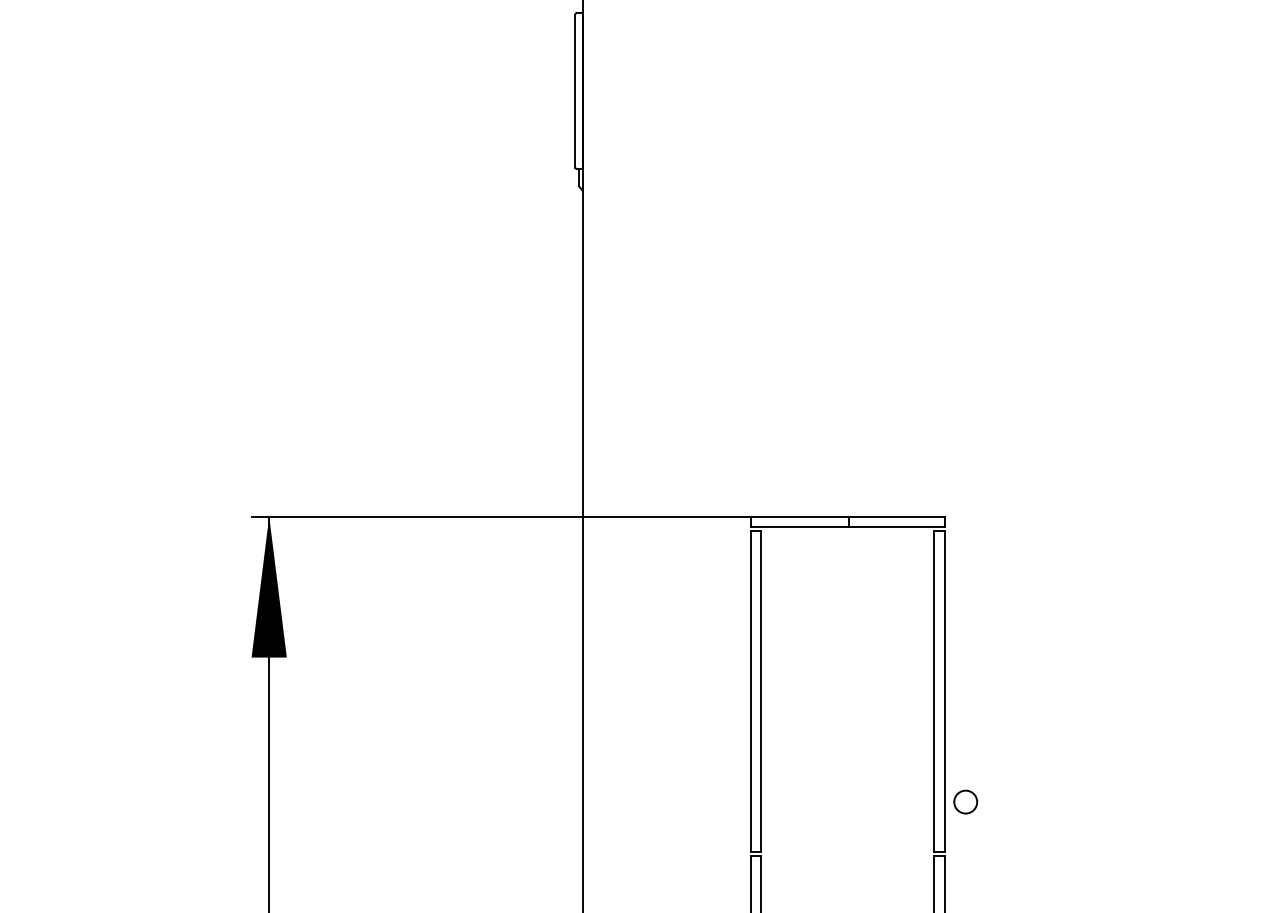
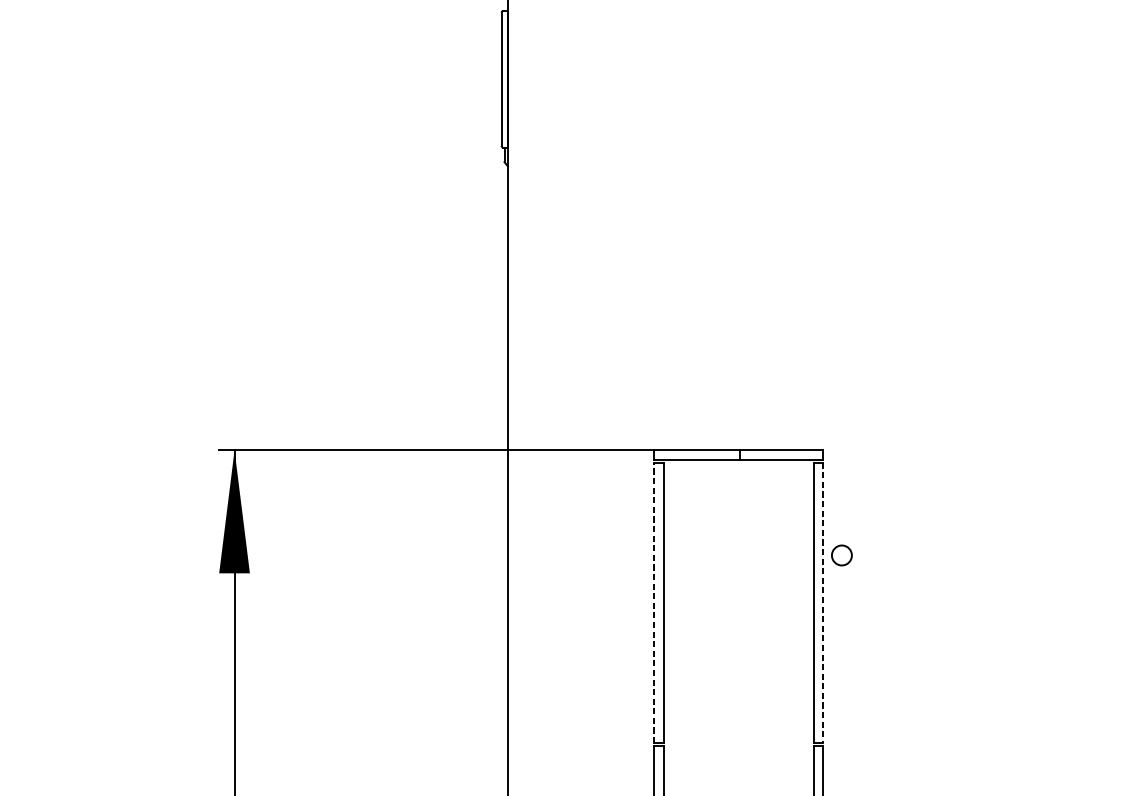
line: (750, 691) -> (654, 602), solid -> dashed
line: (944, 691) -> (823, 602), solid -> dashed
circle: (965, 801) -> (841, 554), moved

